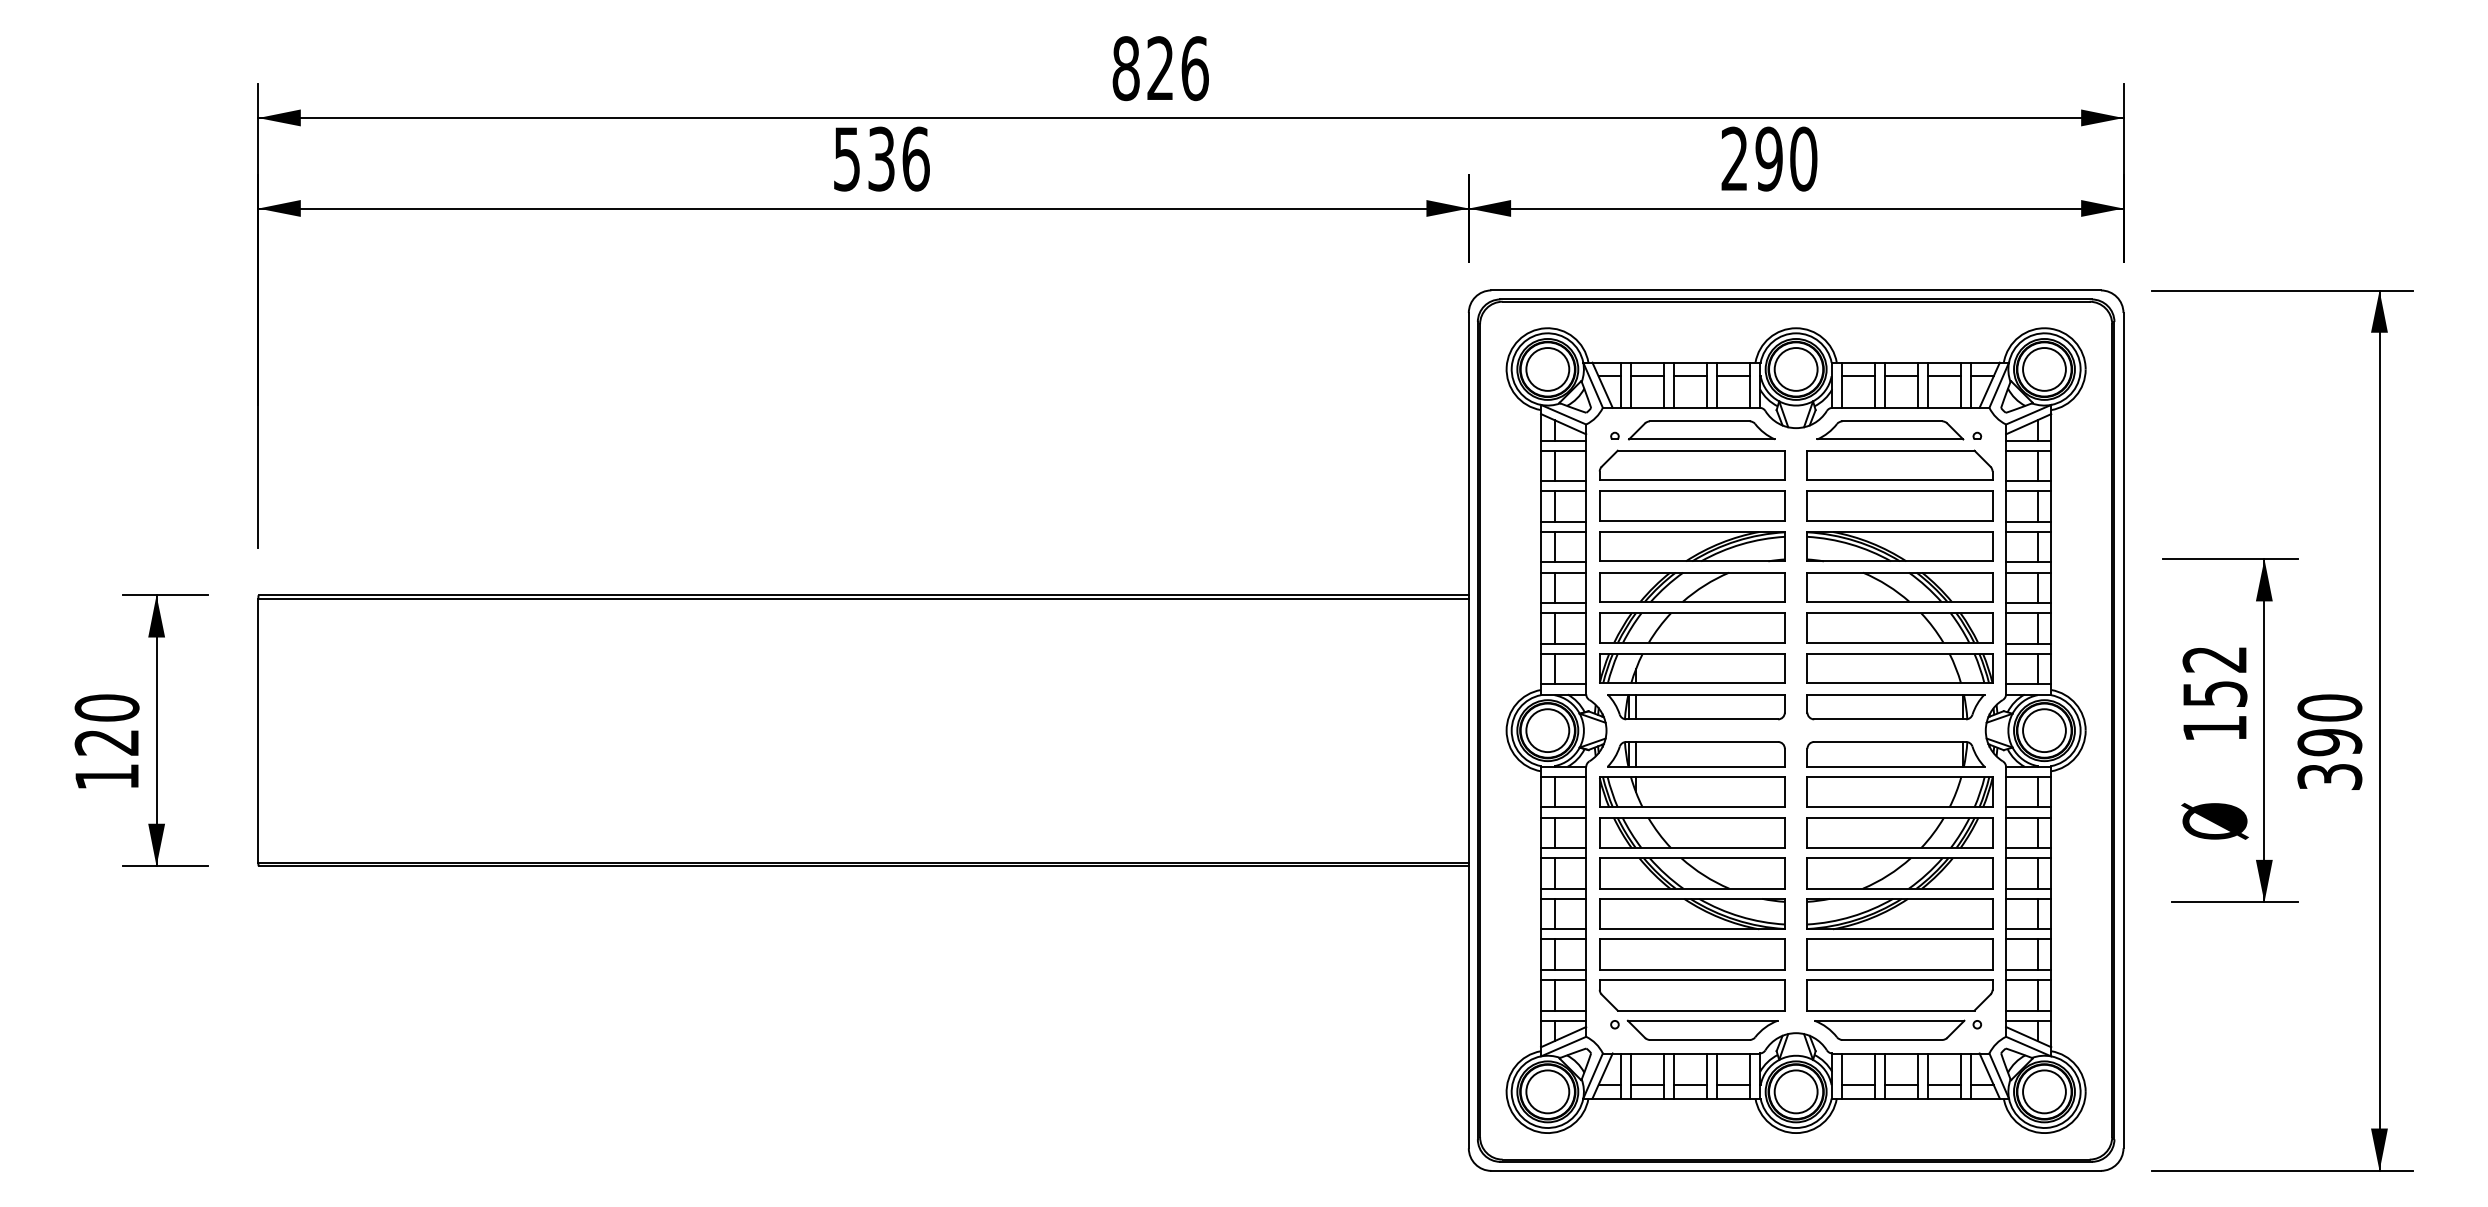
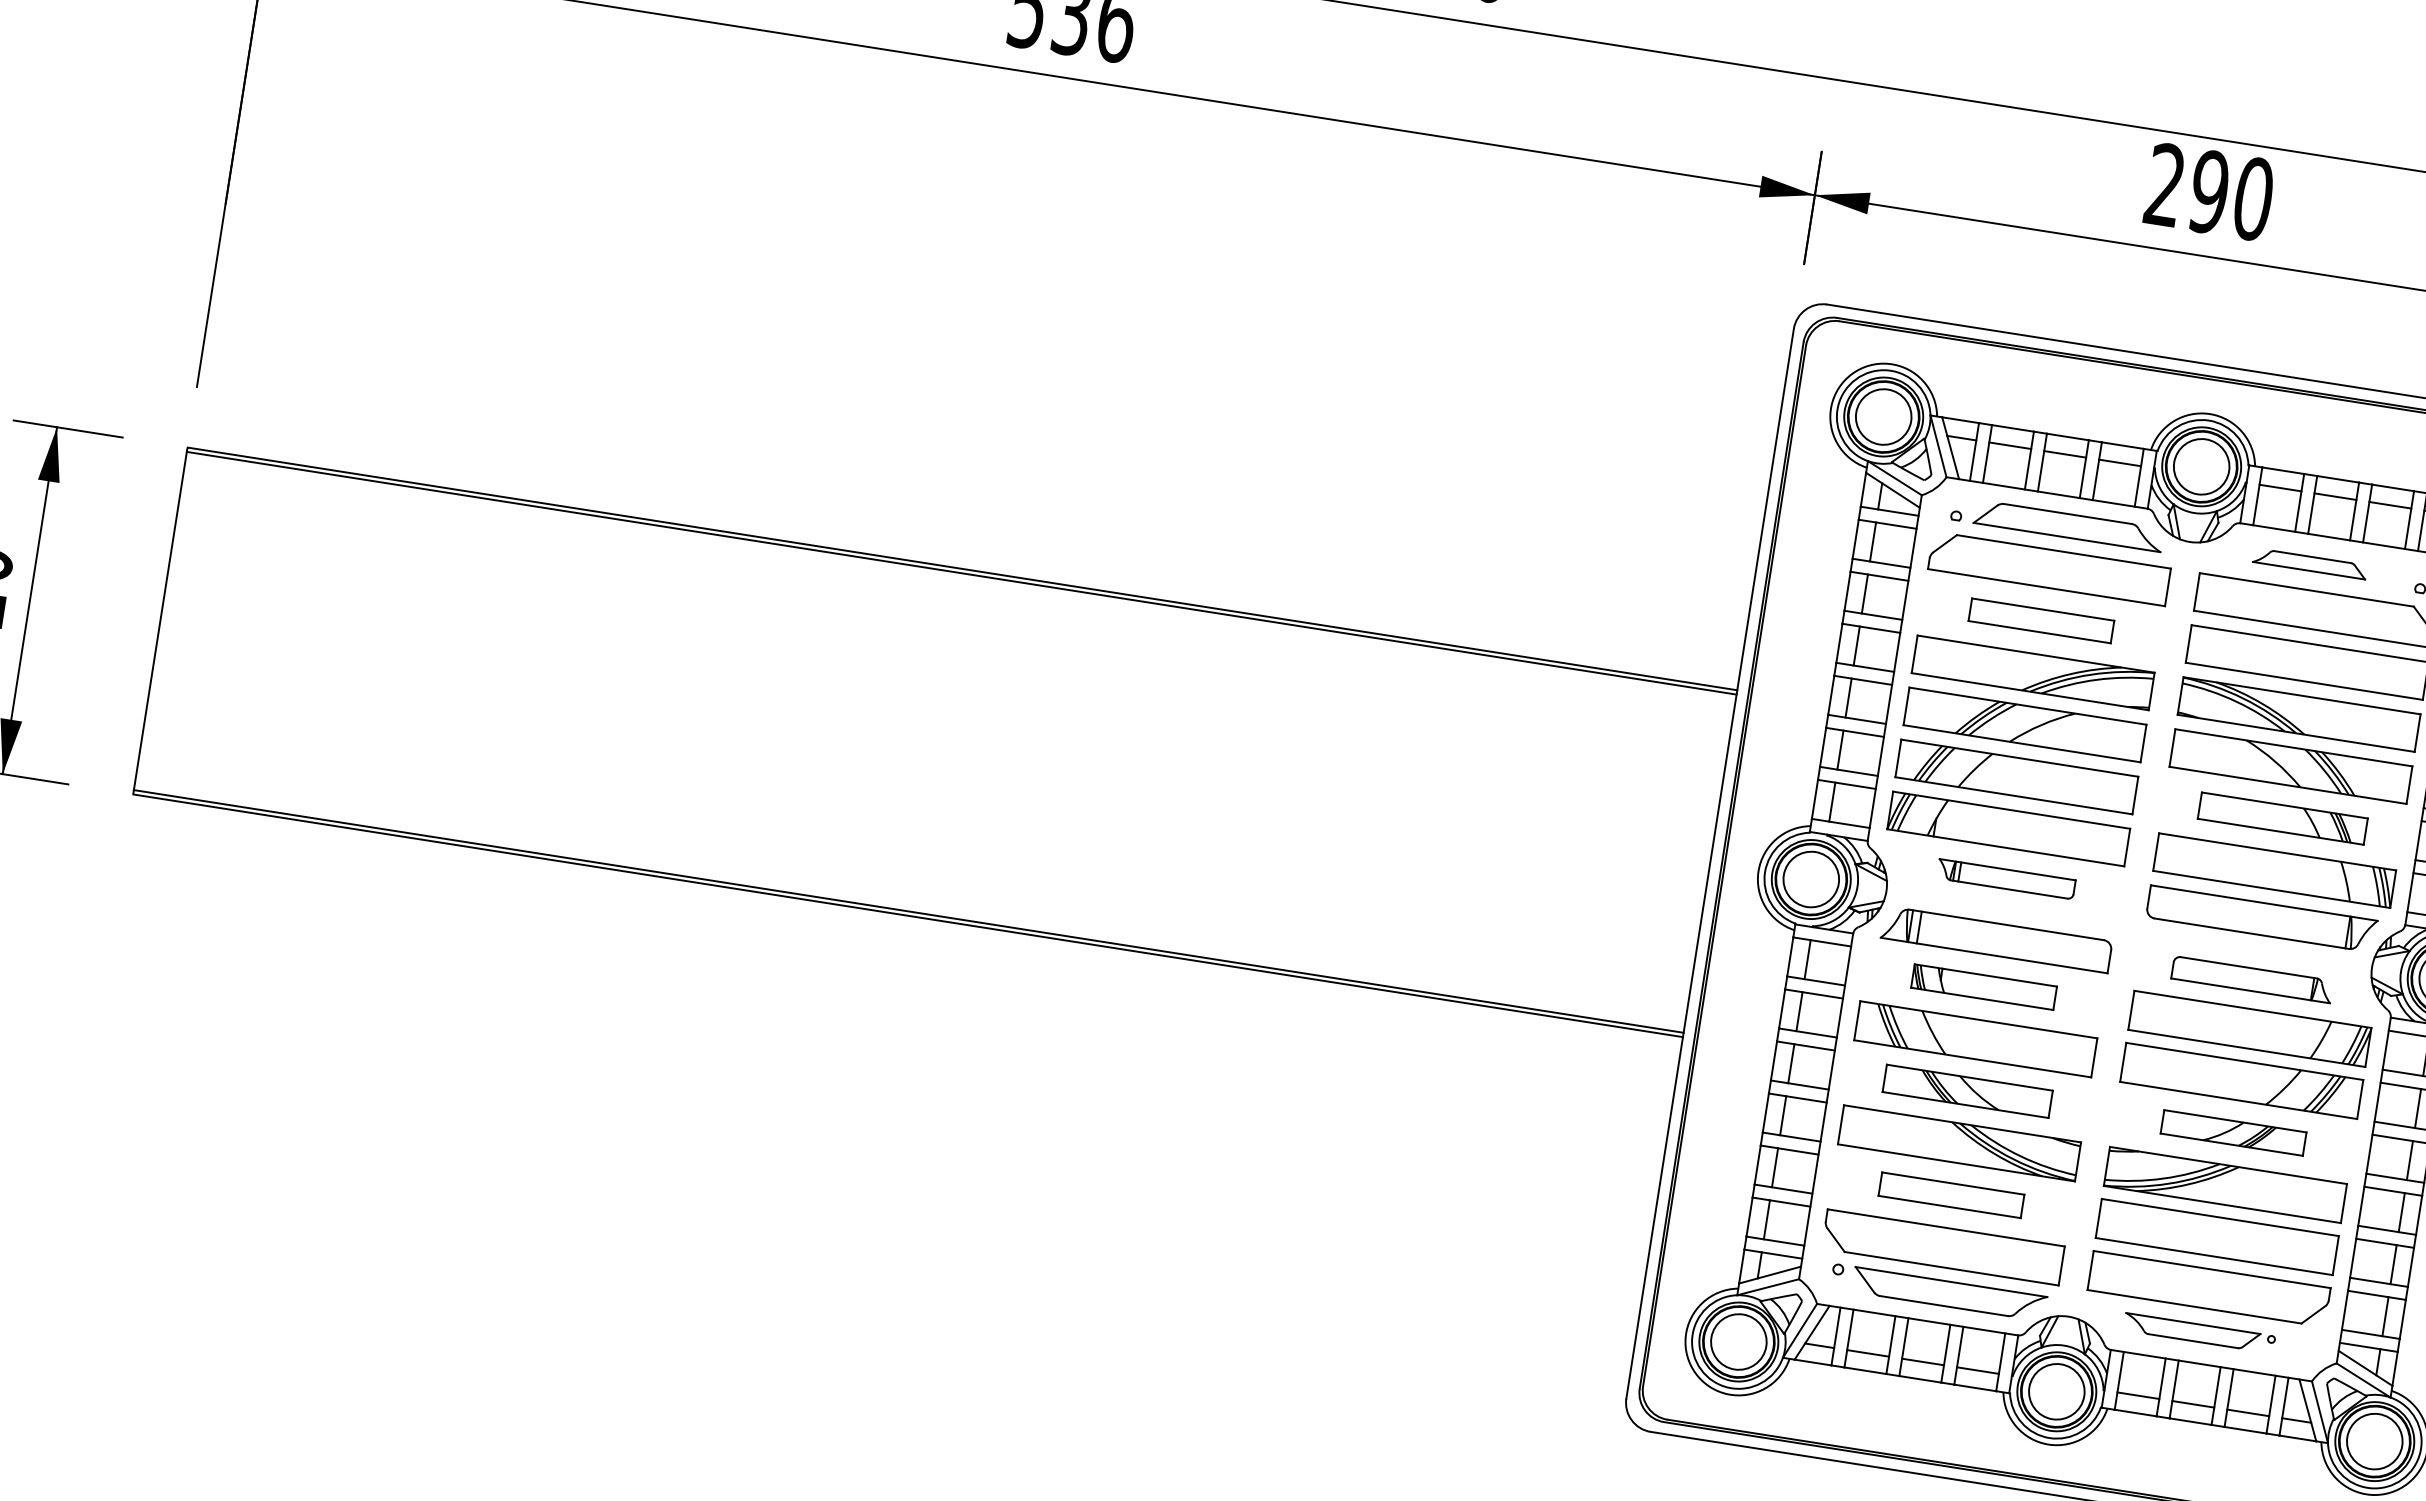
part: (1890, 430) -> (2310, 563), size x0.6
part: (1692, 505) -> (2041, 620), size x0.6
part: (1899, 627) -> (2282, 817), size x0.7
part: (1696, 707) -> (2006, 879), size x0.6
part: (1895, 754) -> (2251, 979), size x0.7
part: (1692, 791) -> (1984, 986), size x0.6
part: (1692, 873) -> (1967, 1091), size x0.7
part: (1899, 873) -> (2232, 1132), size x0.6
part: (1692, 954) -> (1951, 1195), size x0.6
part: (1897, 1029) -> (2199, 1332), size x0.7

